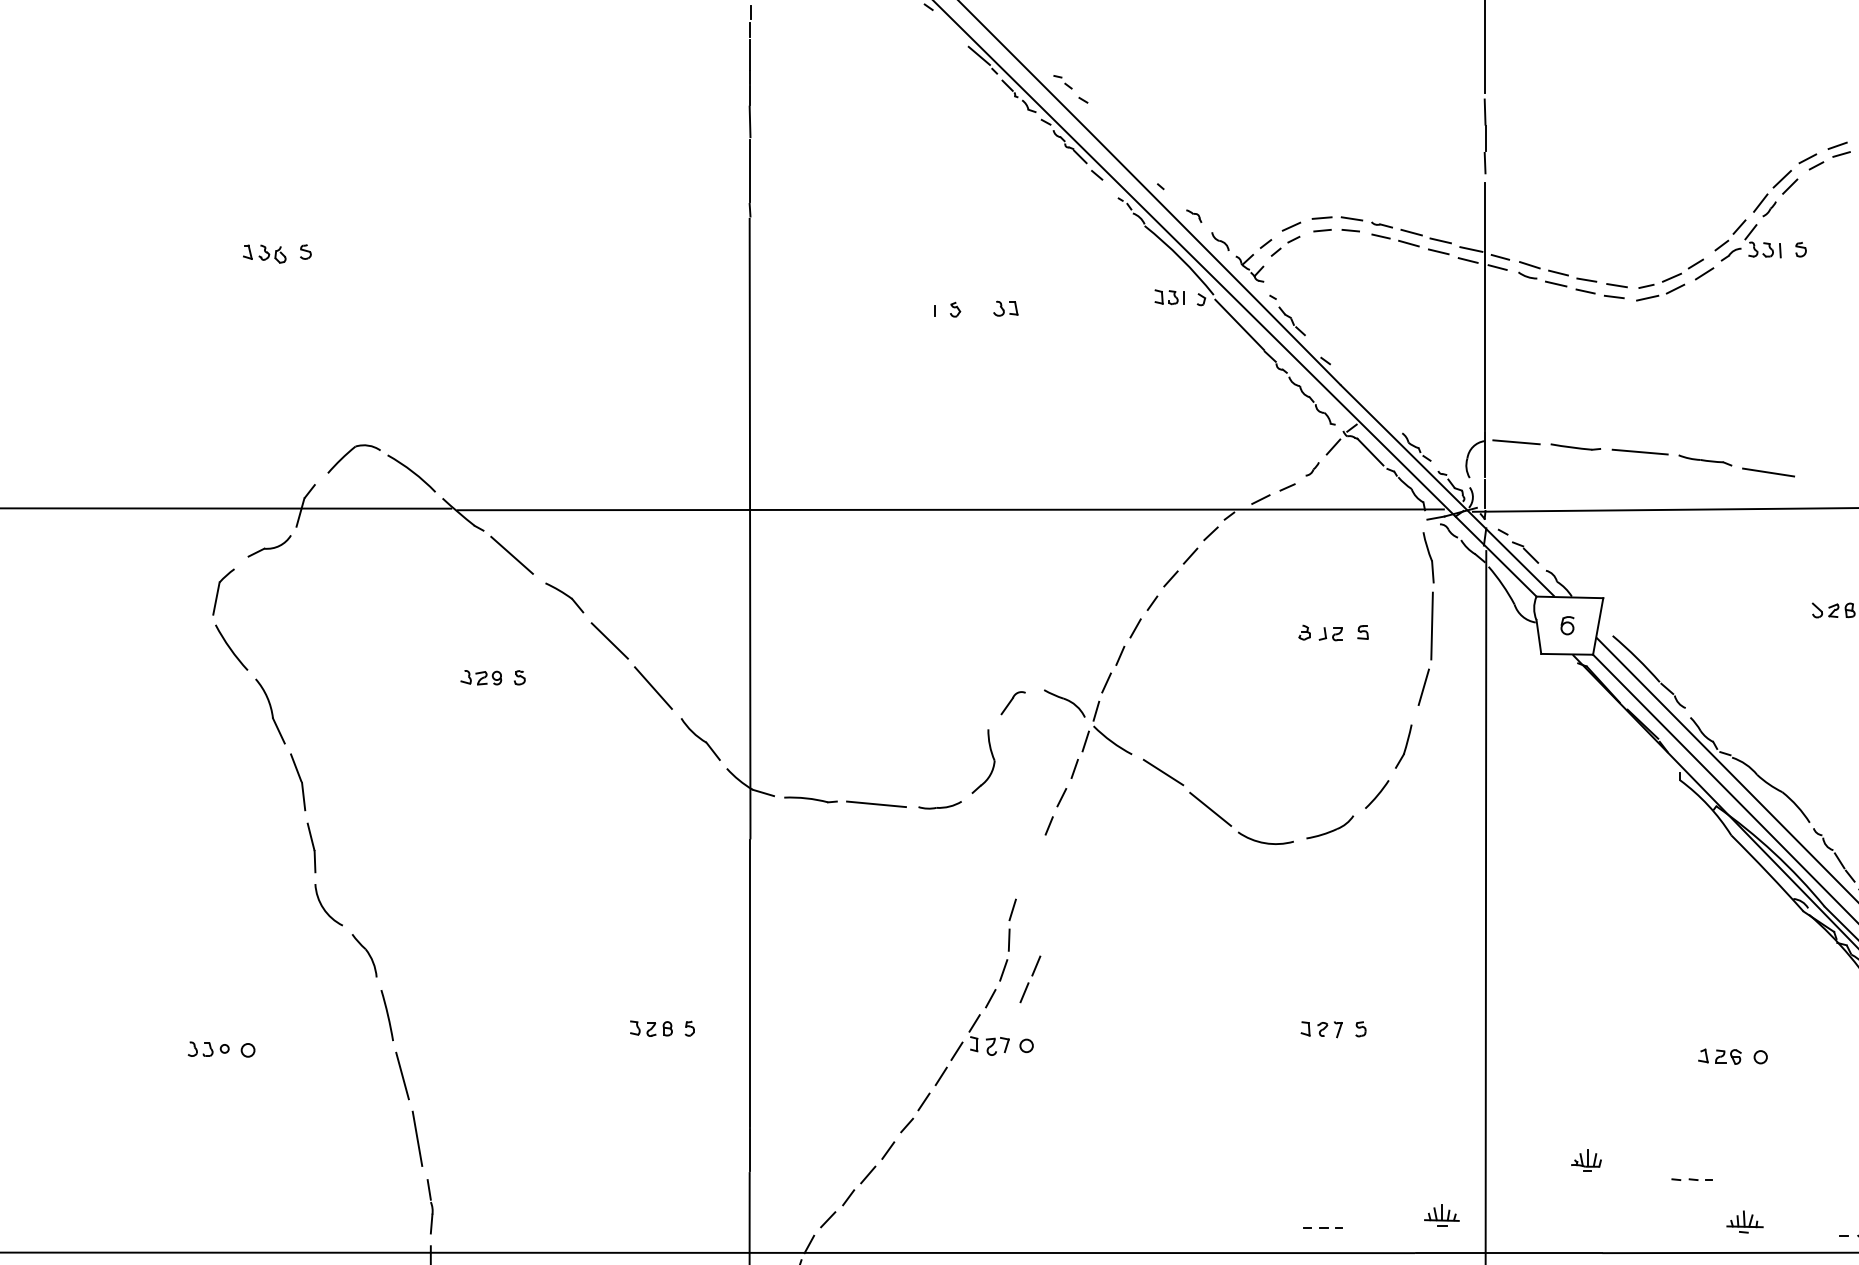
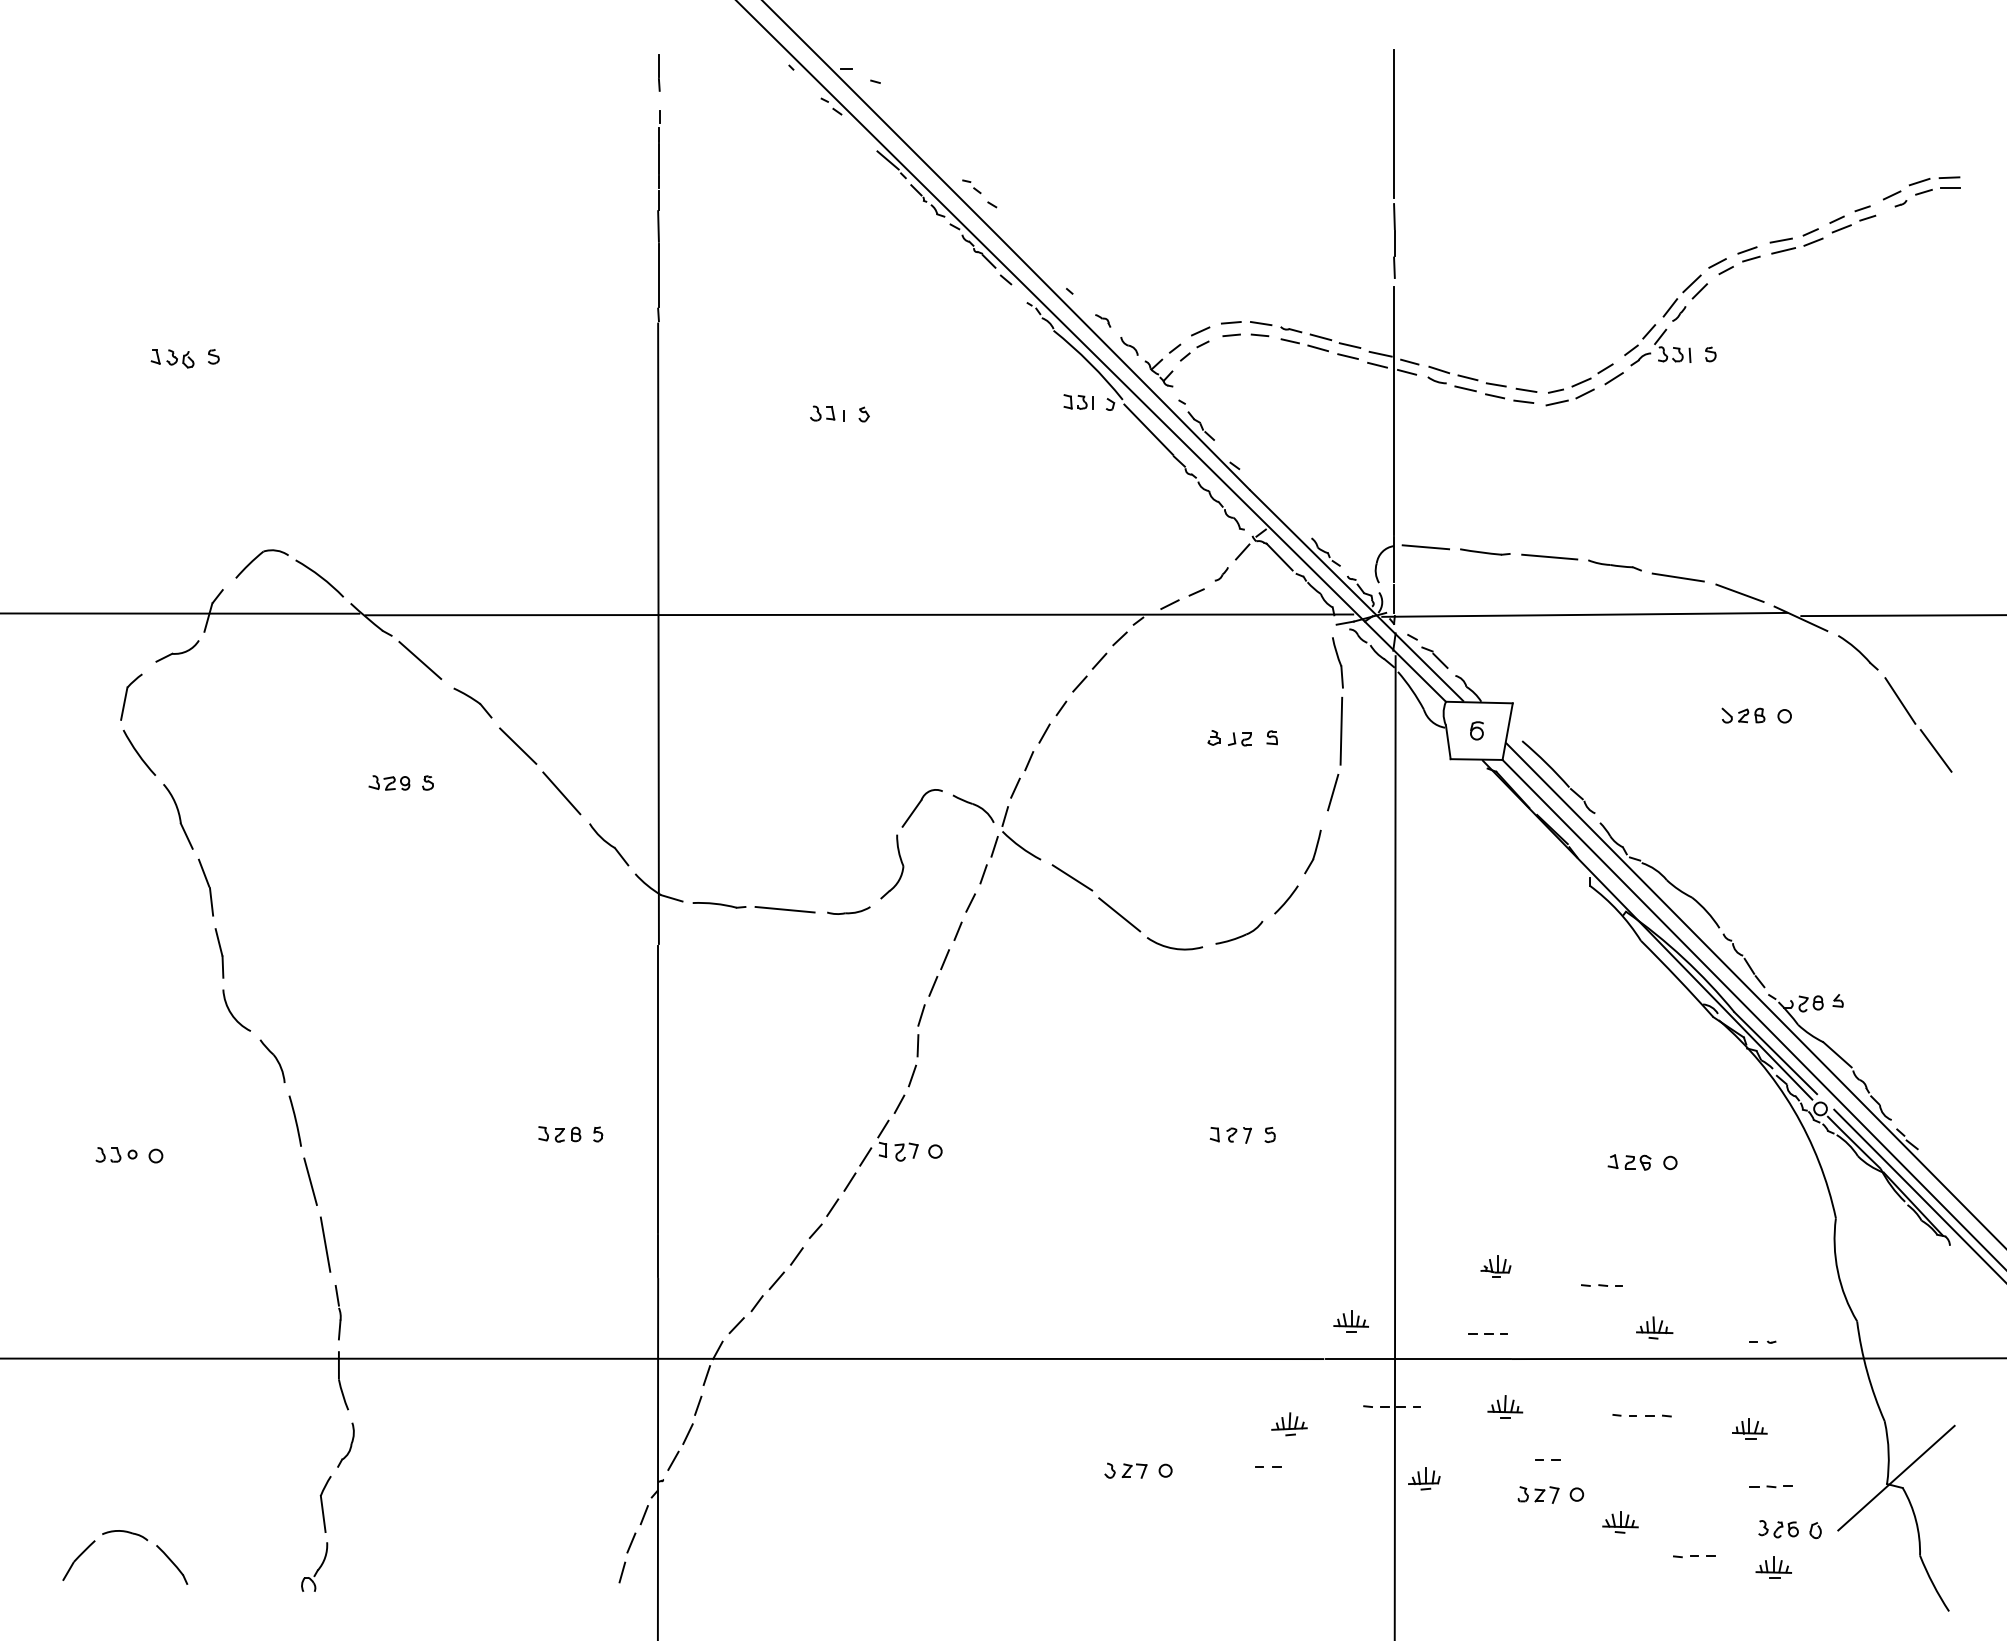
part: (1005, 308) -> (822, 413), moved
line: (1829, 487) -> (1739, 592), added
part: (1012, 703) -> (921, 808), size x1.67
part: (1029, 978) -> (938, 972), moved
line: (1322, 1227) -> (1487, 1333), moved

